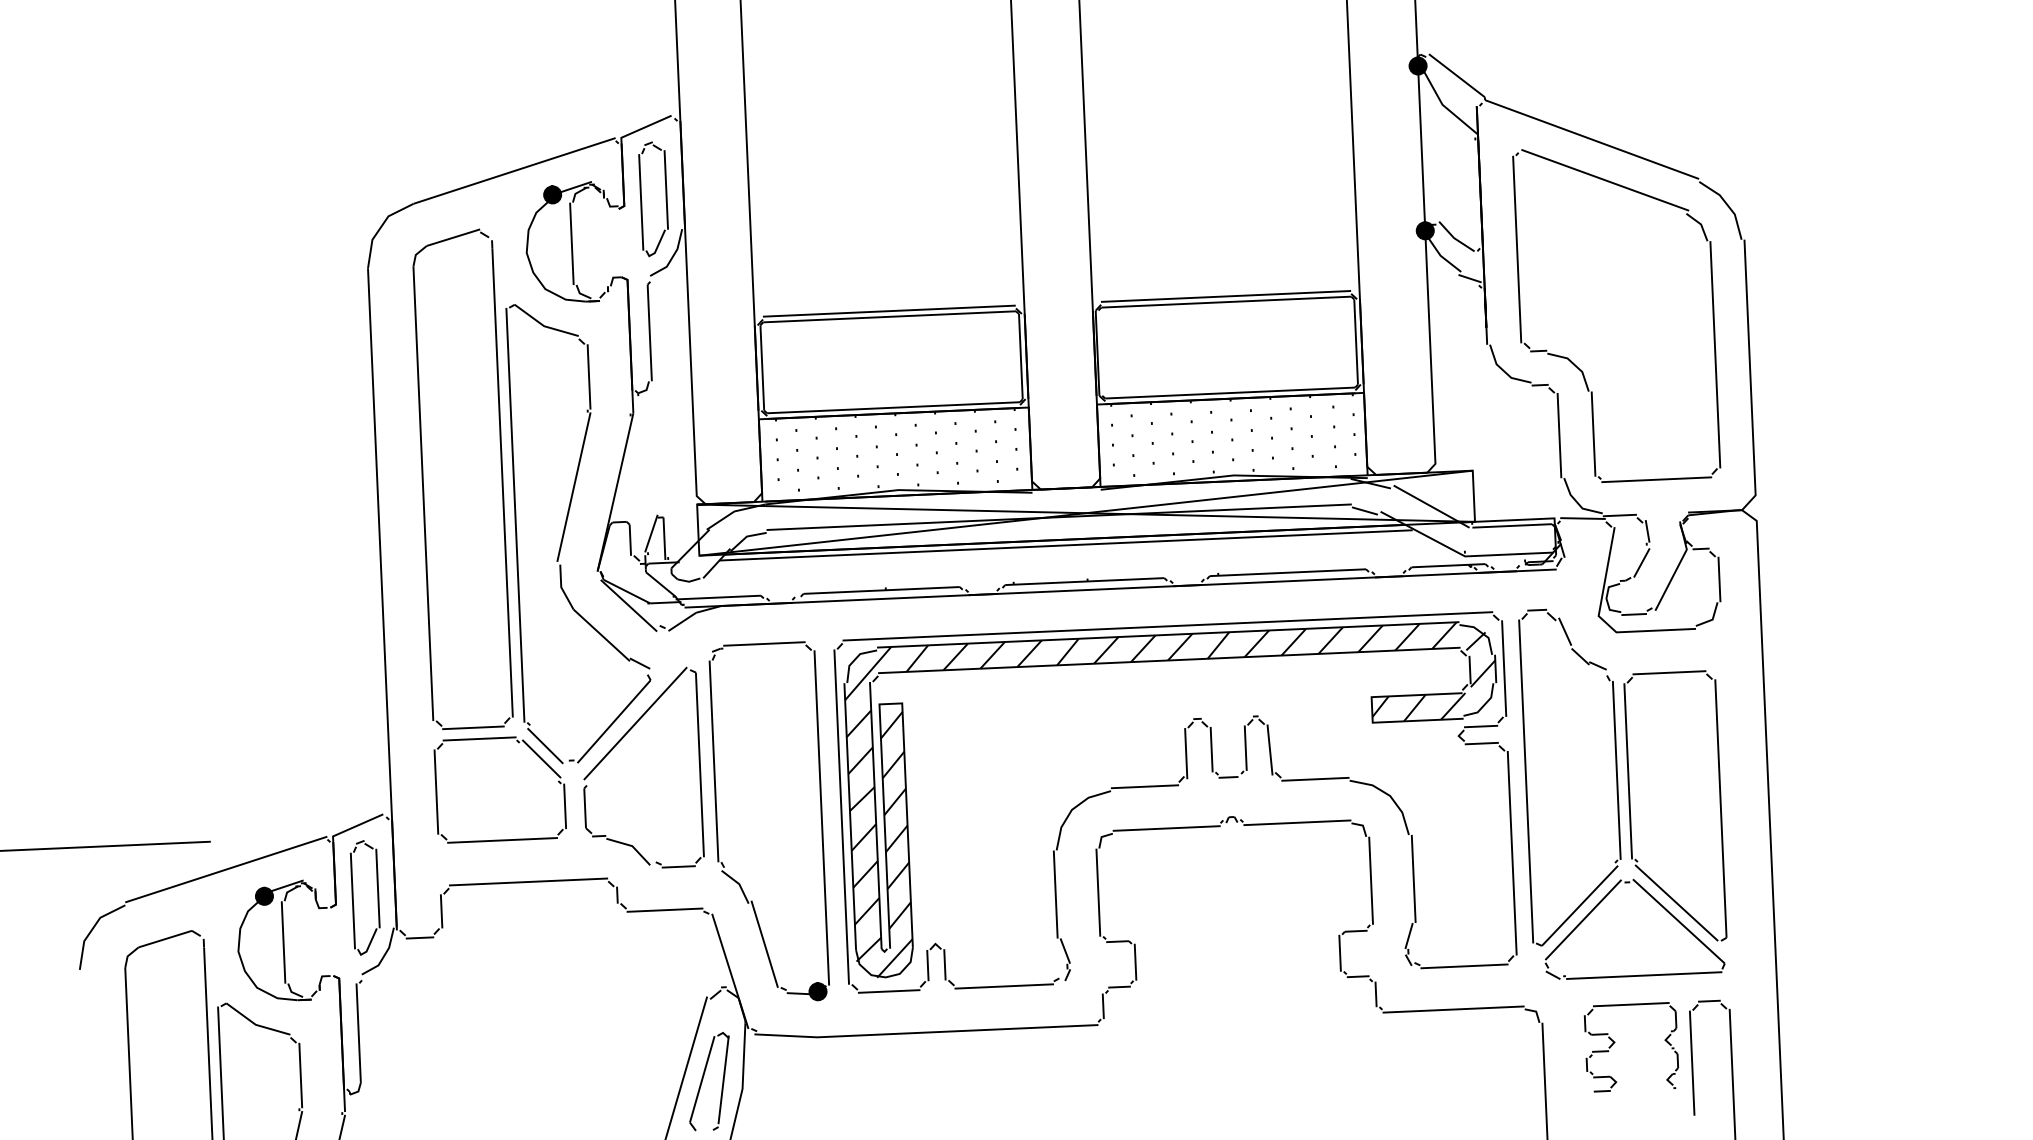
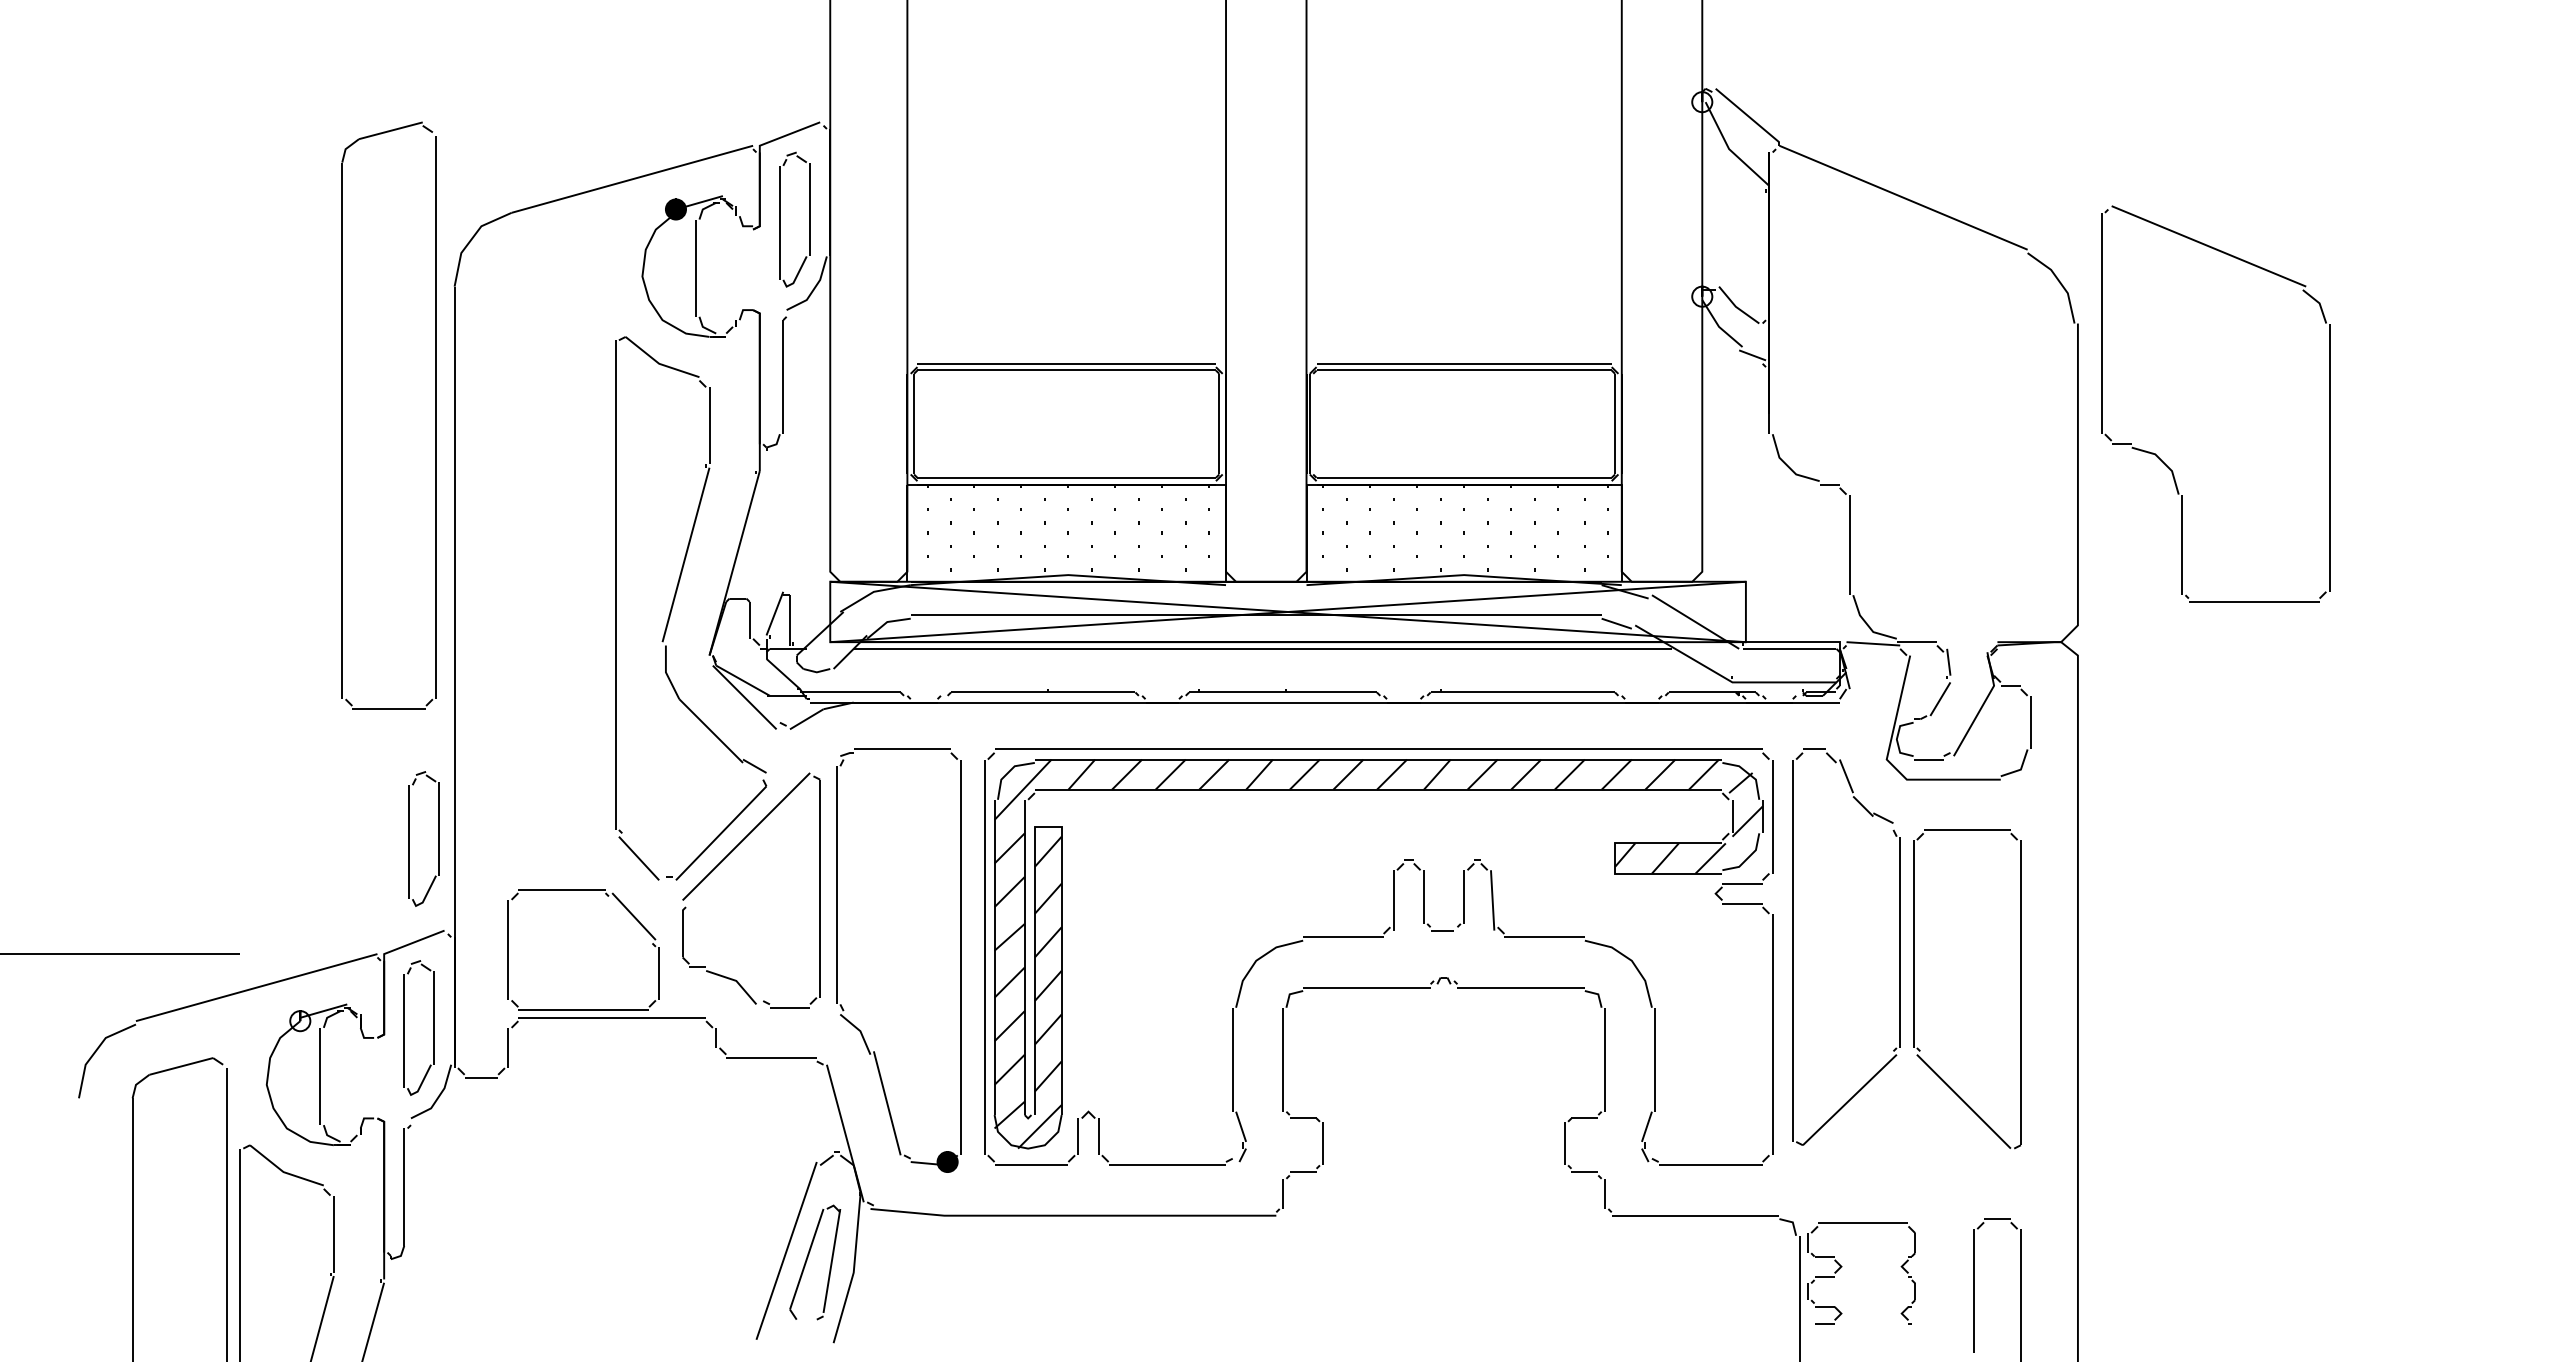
fill: (1418, 66) -> (1702, 102), removed
fill: (1425, 230) -> (1702, 296), removed
part: (1572, 361) -> (2160, 458), moved
part: (423, 480) -> (342, 415), moved
part: (350, 737) -> (409, 838), added
part: (518, 742) -> (607, 896), moved
fill: (264, 896) -> (300, 1021), removed
part: (1656, 902) -> (1940, 1099), removed
part: (1615, 1042) -> (1842, 1266), moved

